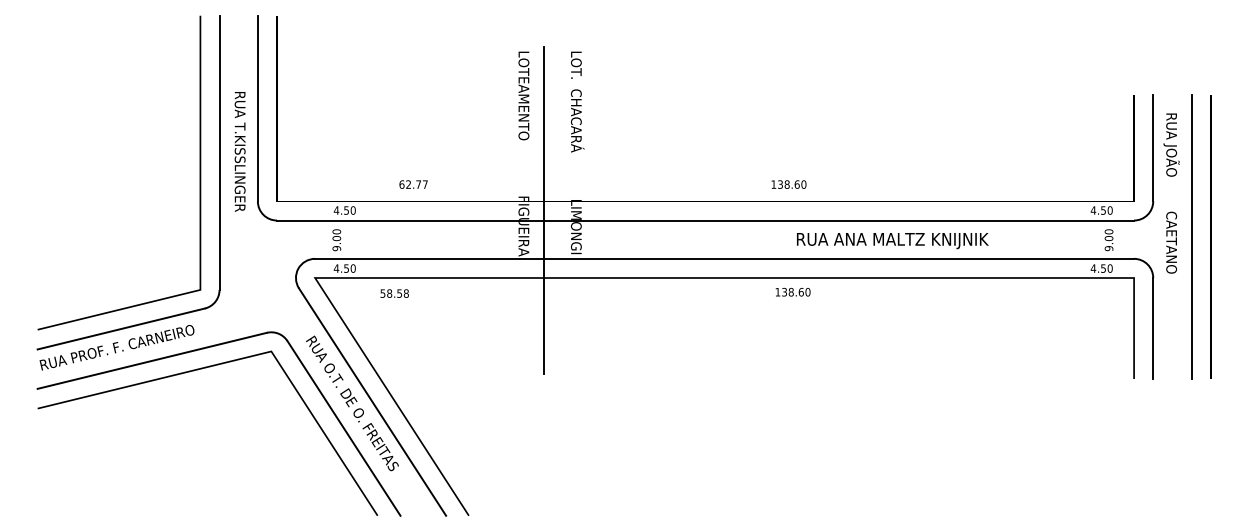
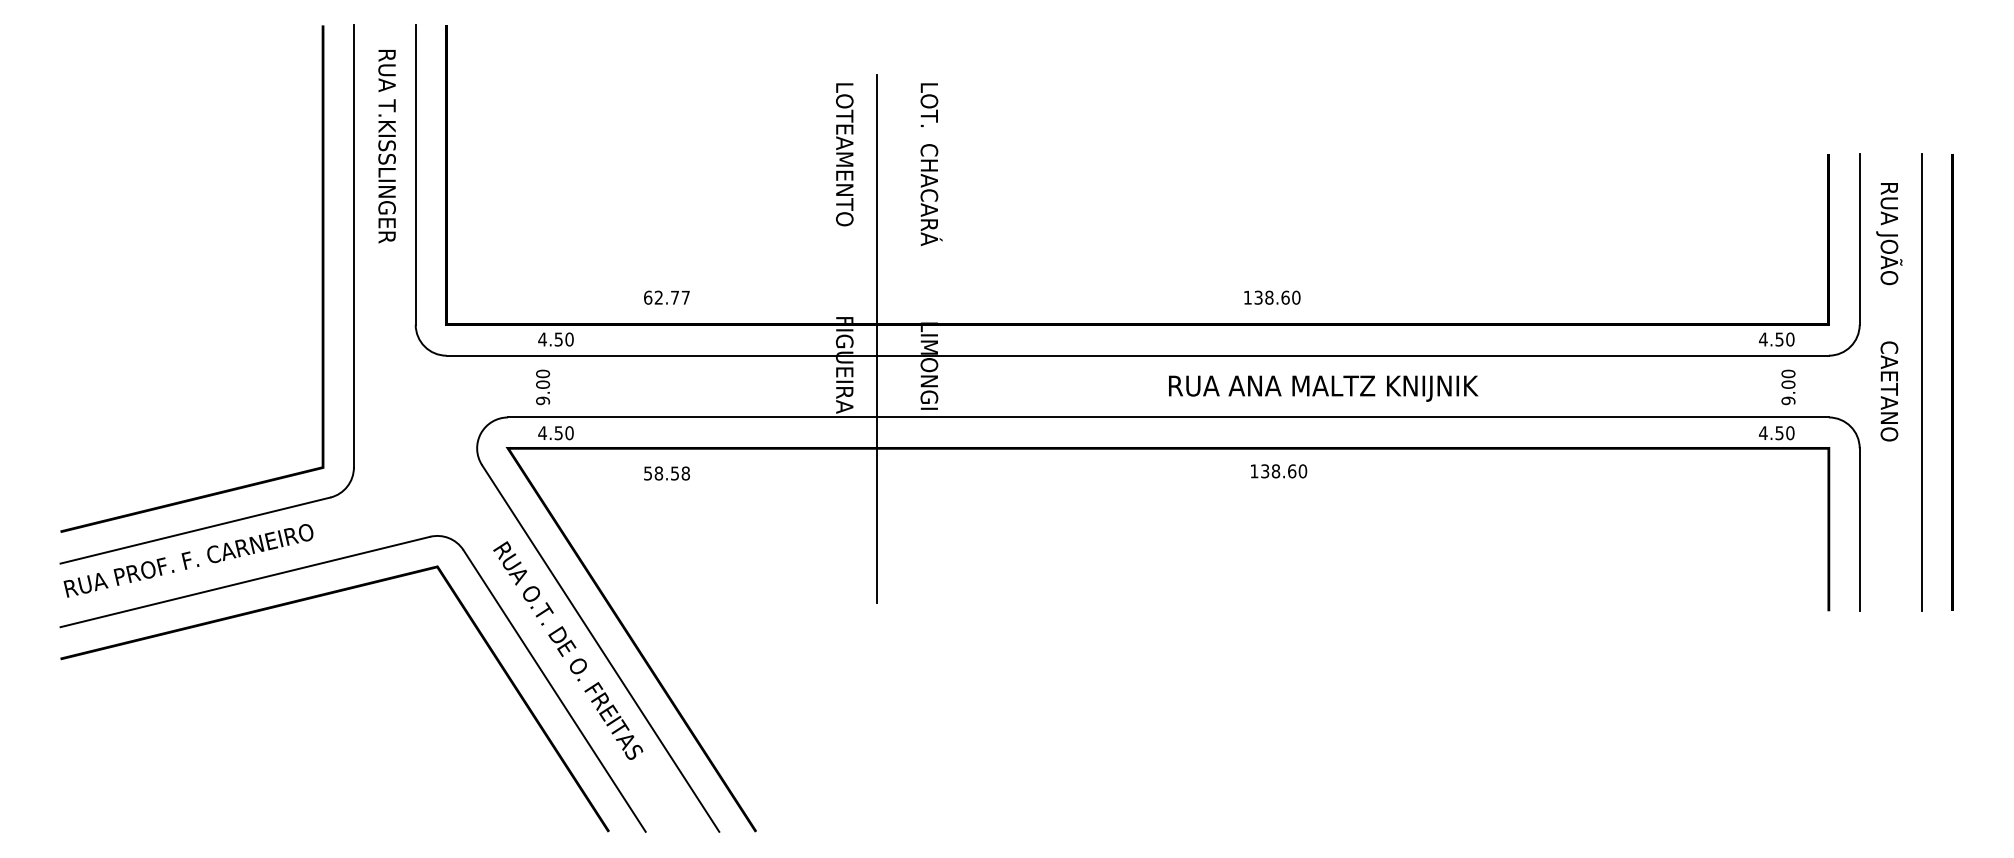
text: (239, 151) -> (386, 145), moved
text: (892, 241) -> (1323, 389), moved
text: (394, 293) -> (666, 473), moved

